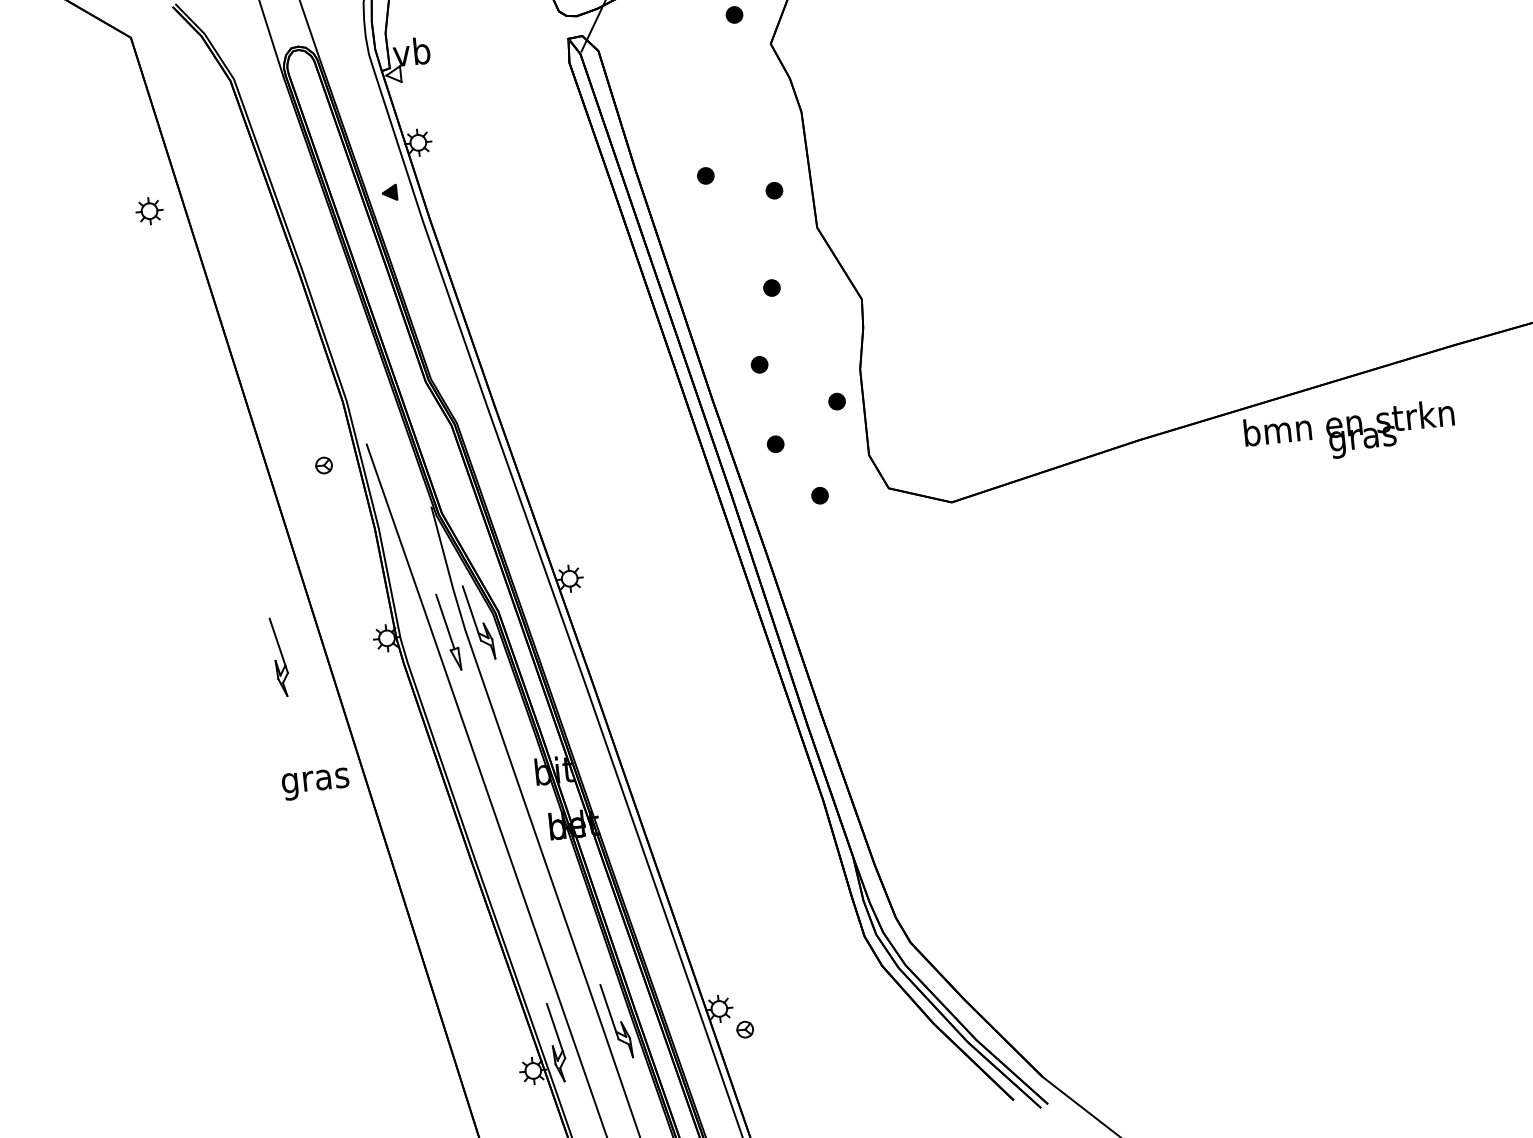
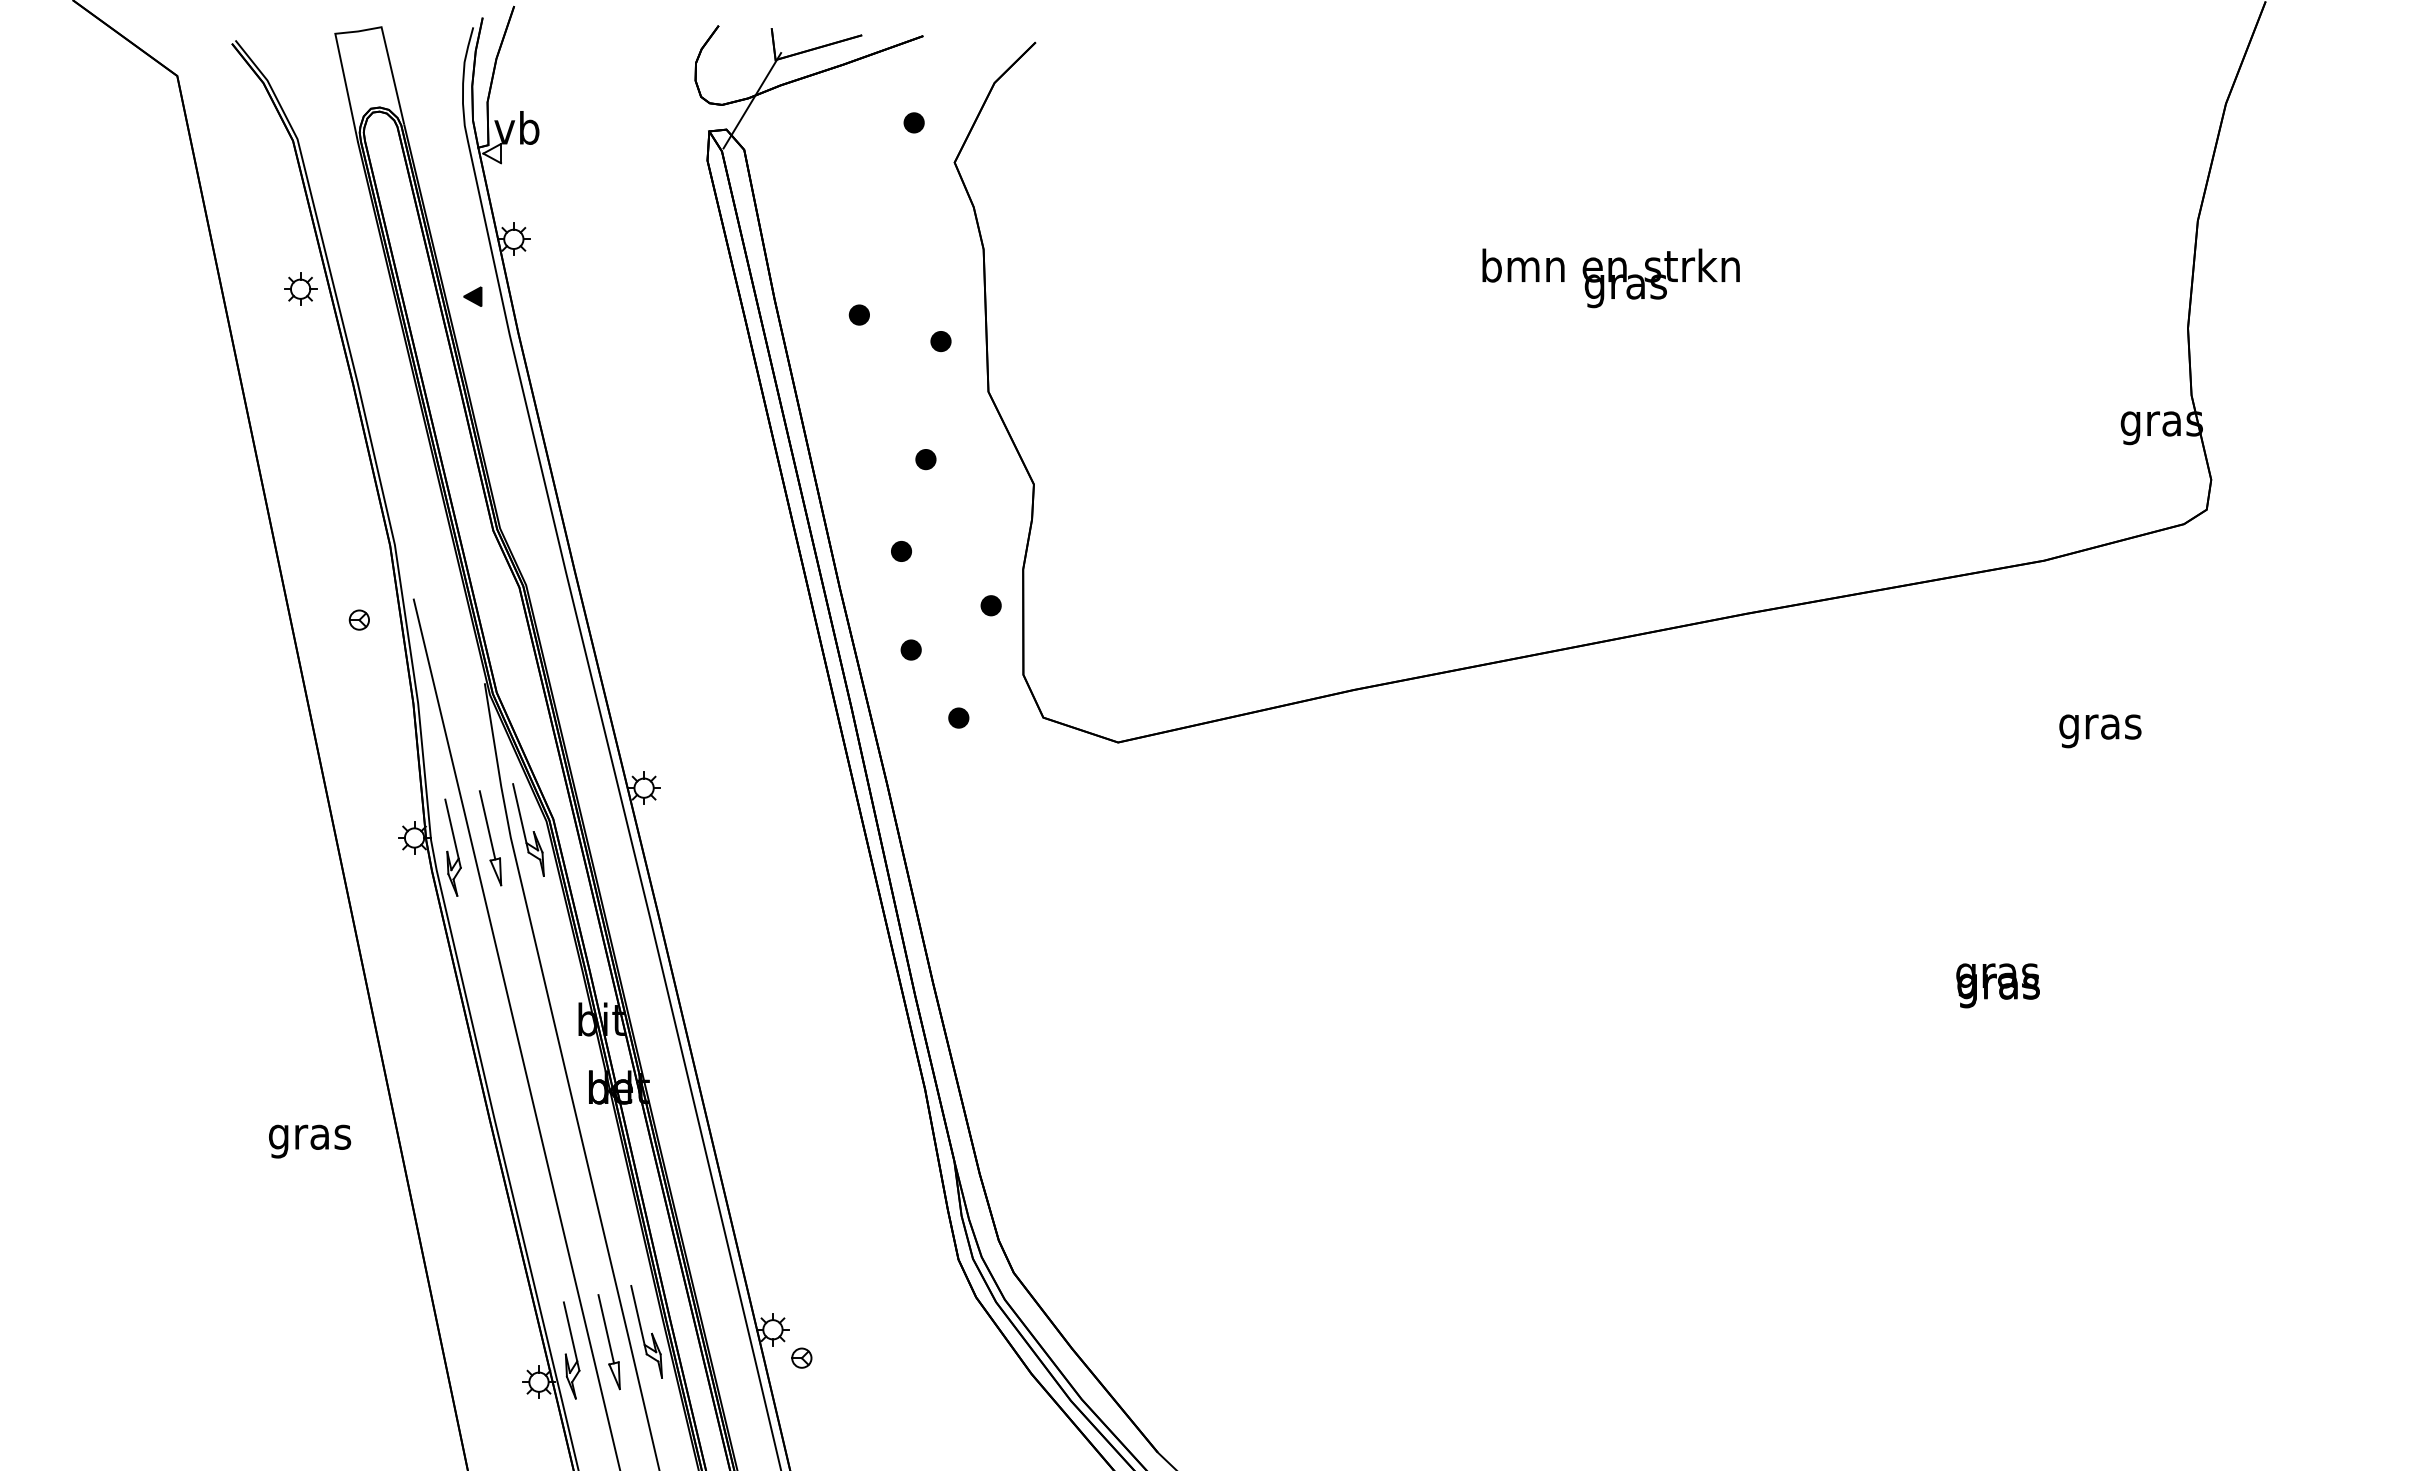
part: (149, 210) -> (300, 288), moved
text: (1349, 433) -> (1610, 278), moved
part: (279, 657) -> (452, 847), moved
text: (316, 784) -> (310, 1141), moved
part: (586, 1032) -> (608, 1342), added

